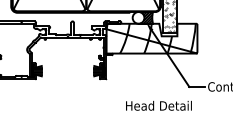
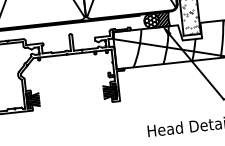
hatch: (138, 17) -> (151, 20), added

